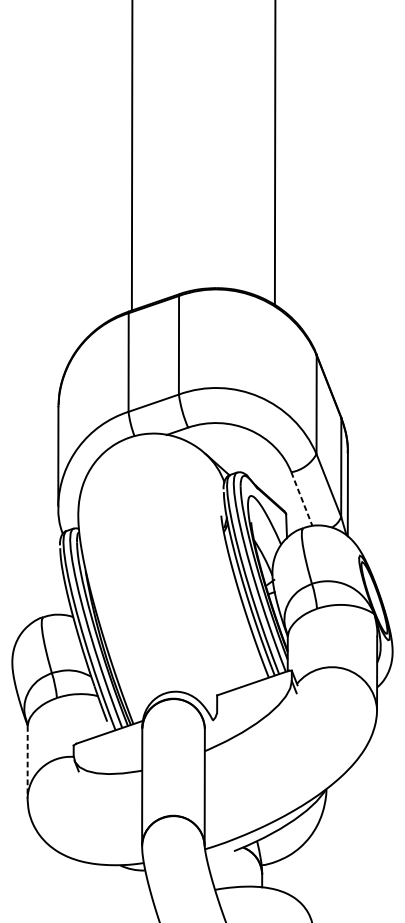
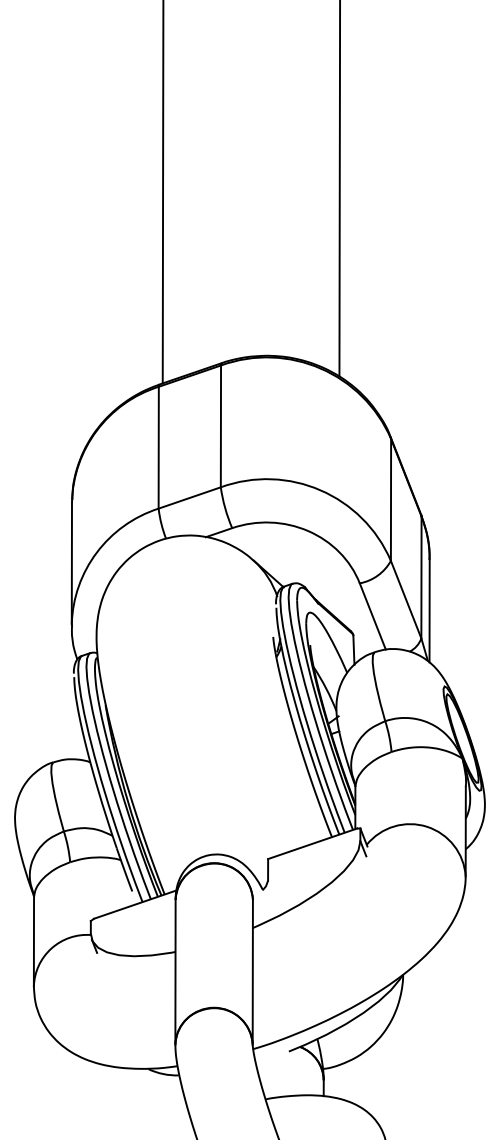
line: (301, 499) -> (372, 616), dashed -> solid
line: (27, 762) -> (33, 941), dashed -> solid

